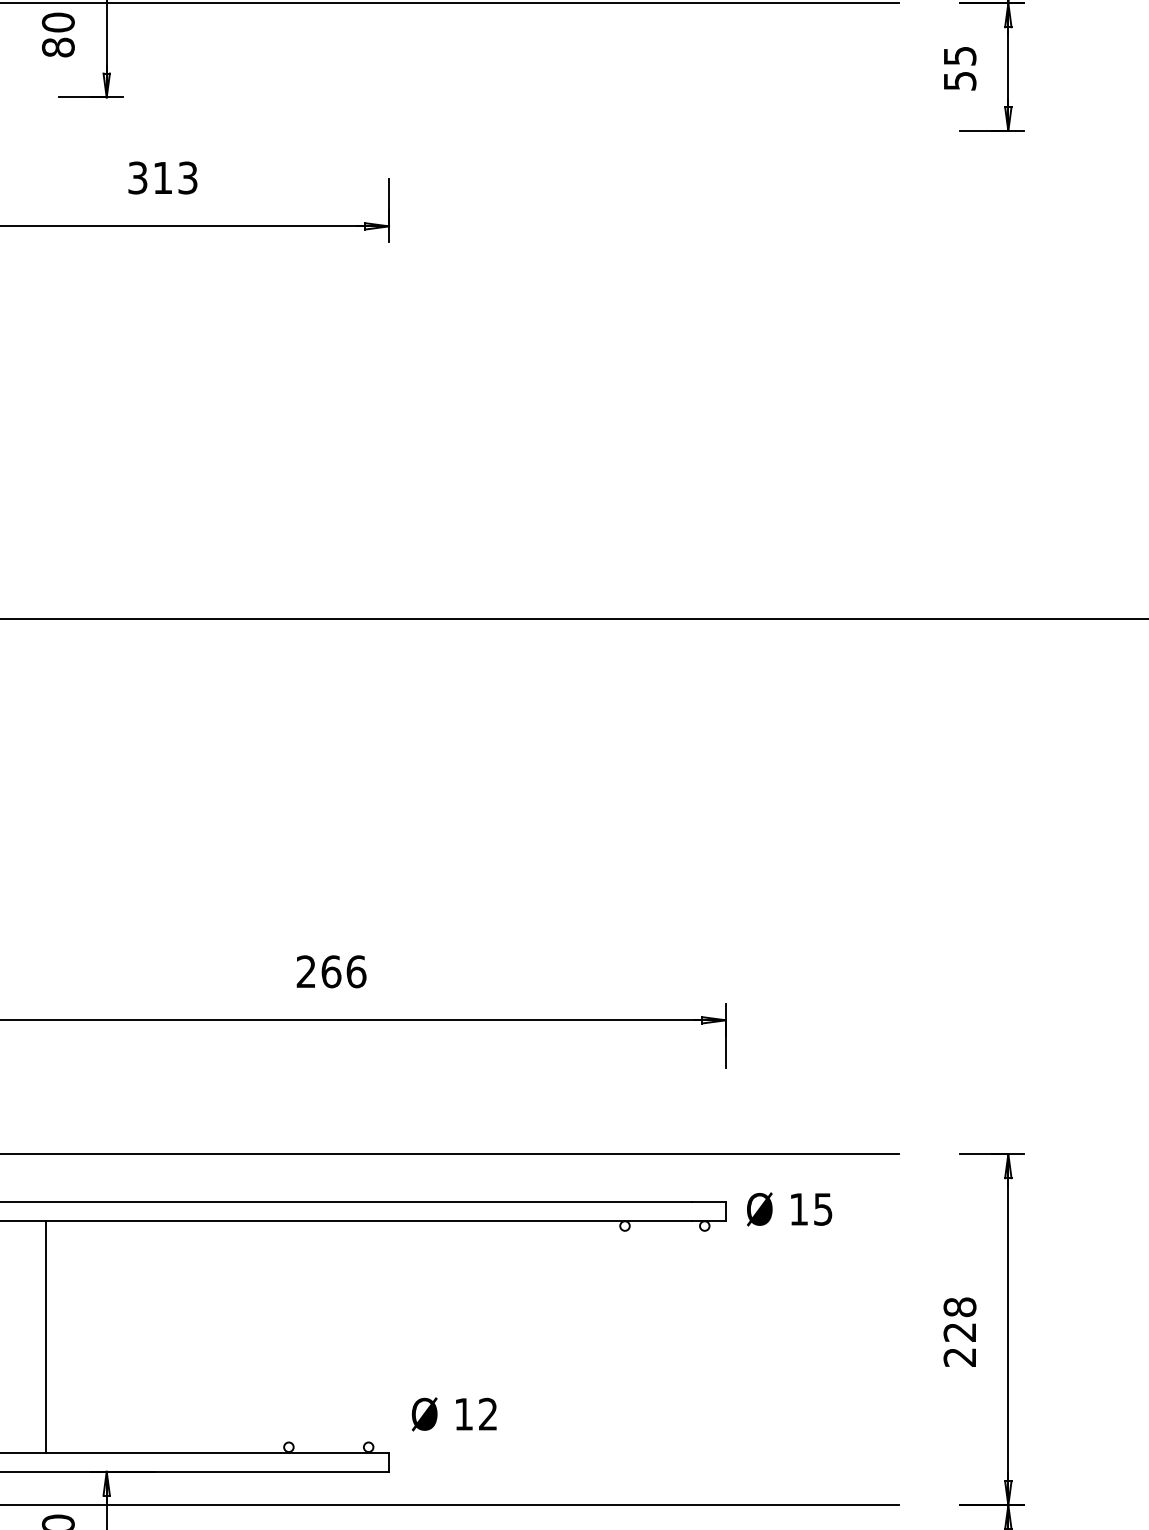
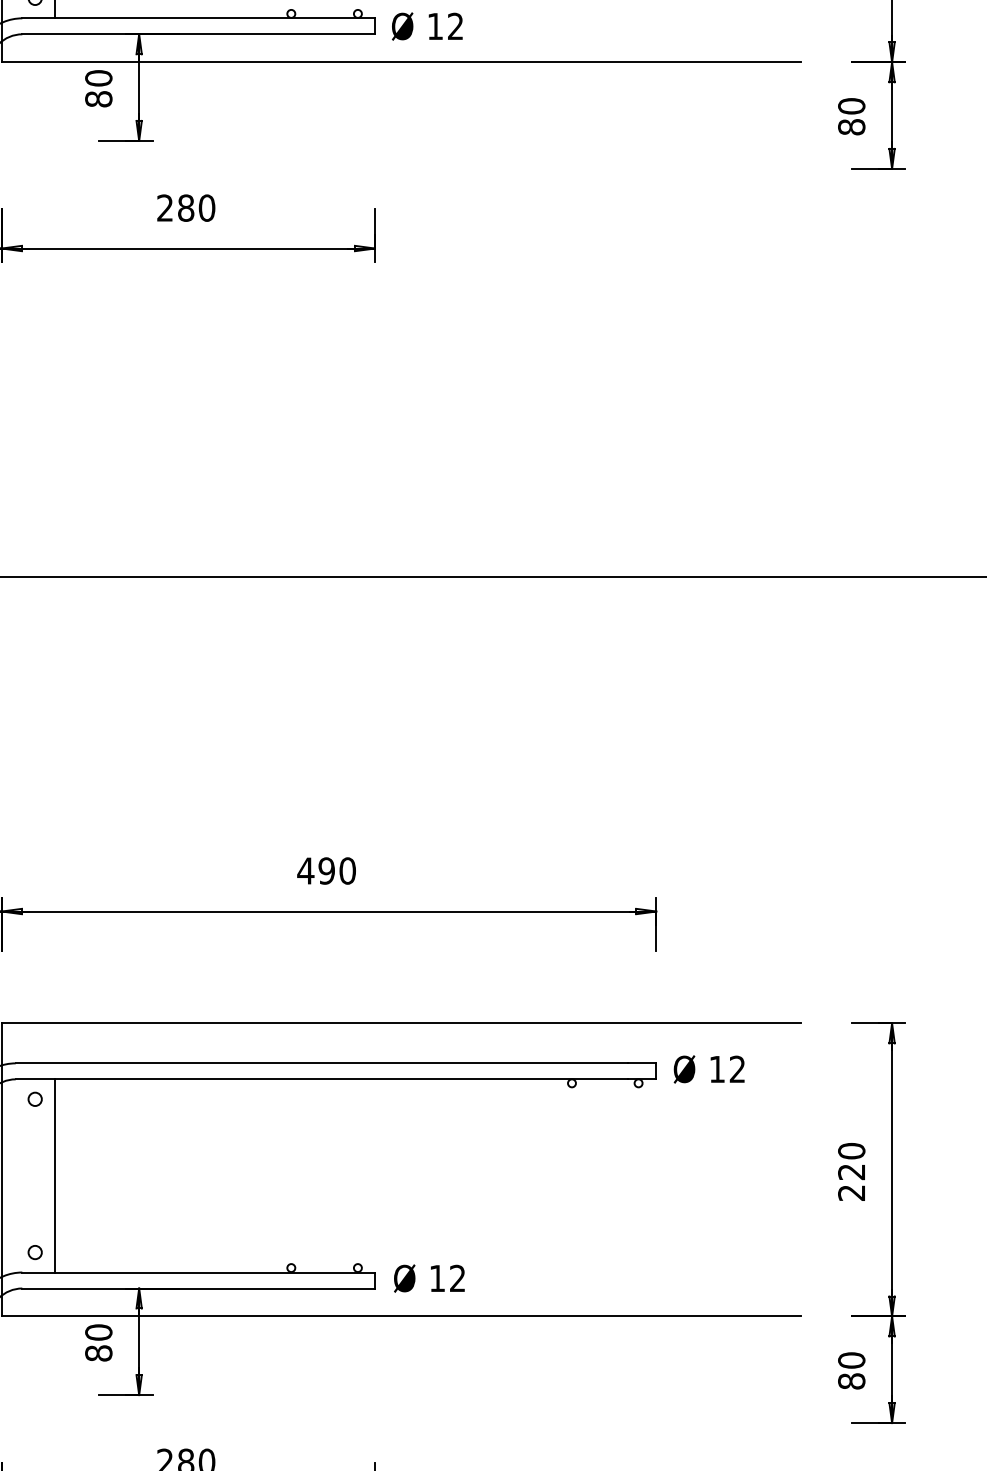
text: (959, 68) -> (851, 116), 55 -> 80
text: (163, 177) -> (186, 207), 313 -> 280
text: (331, 971) -> (326, 870), 266 -> 490
text: (822, 1209) -> (736, 1069), 15 -> 12
text: (959, 1307) -> (851, 1151), 228 -> 220
line: (46, 1336) -> (55, 1175), moved
text: (454, 1414) -> (429, 1278), moved

